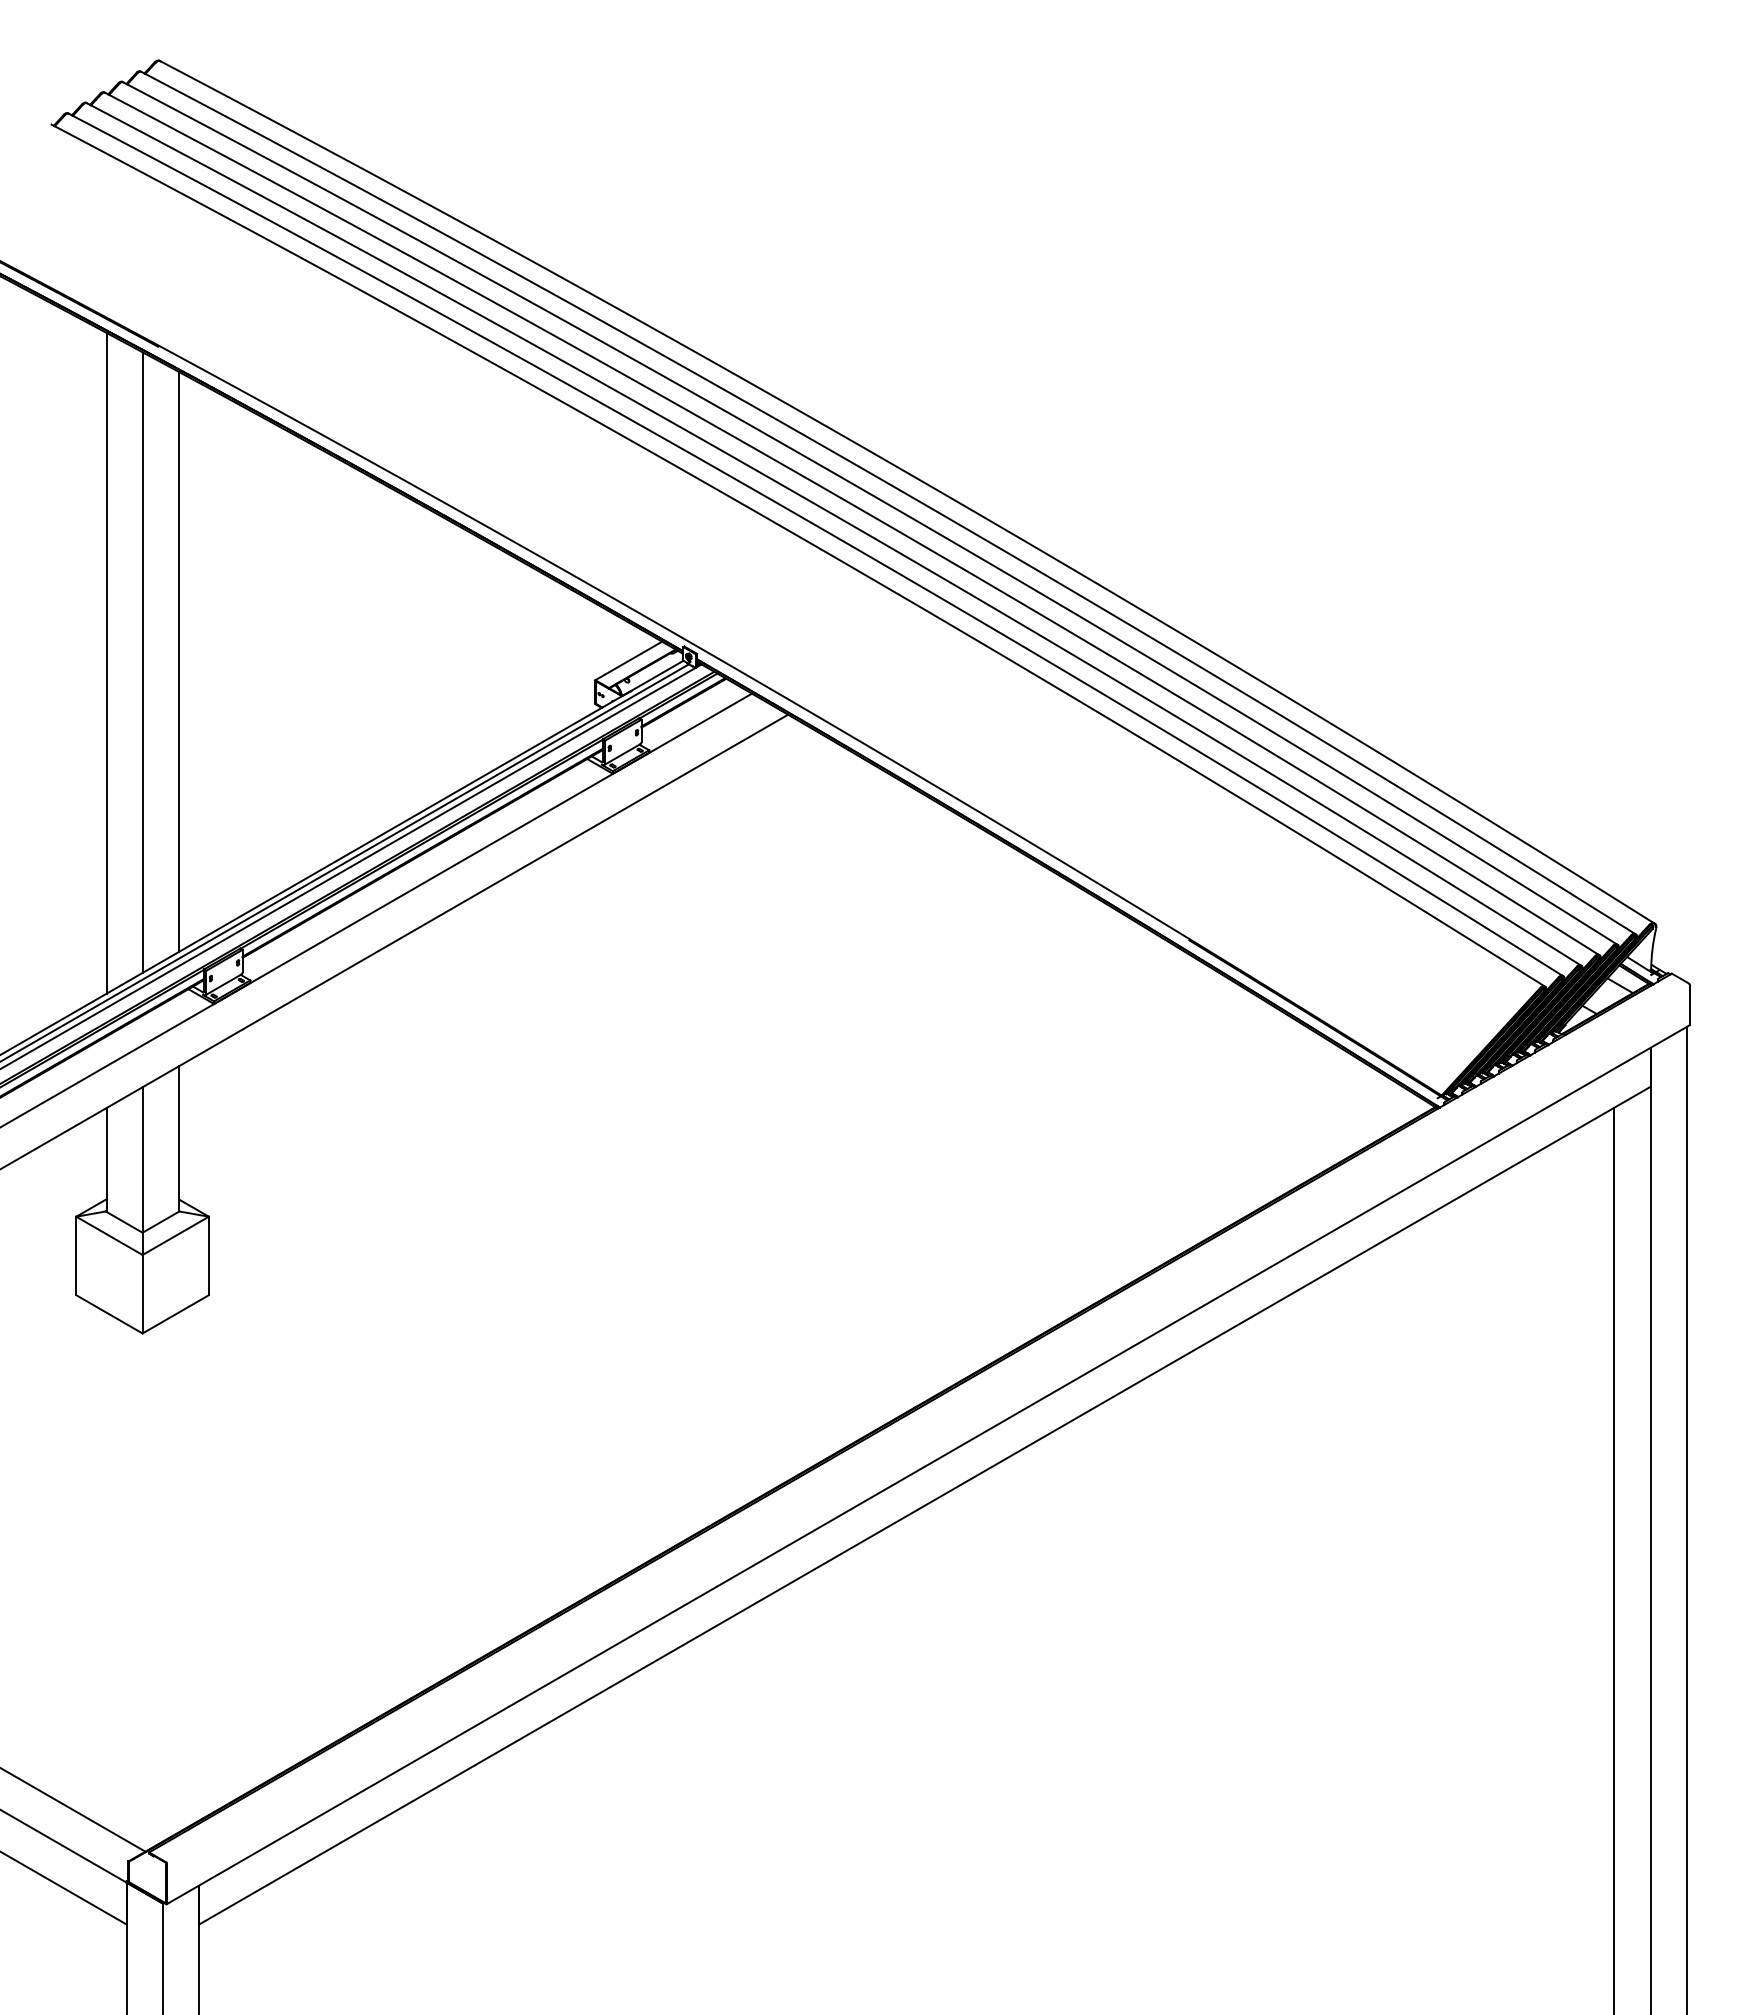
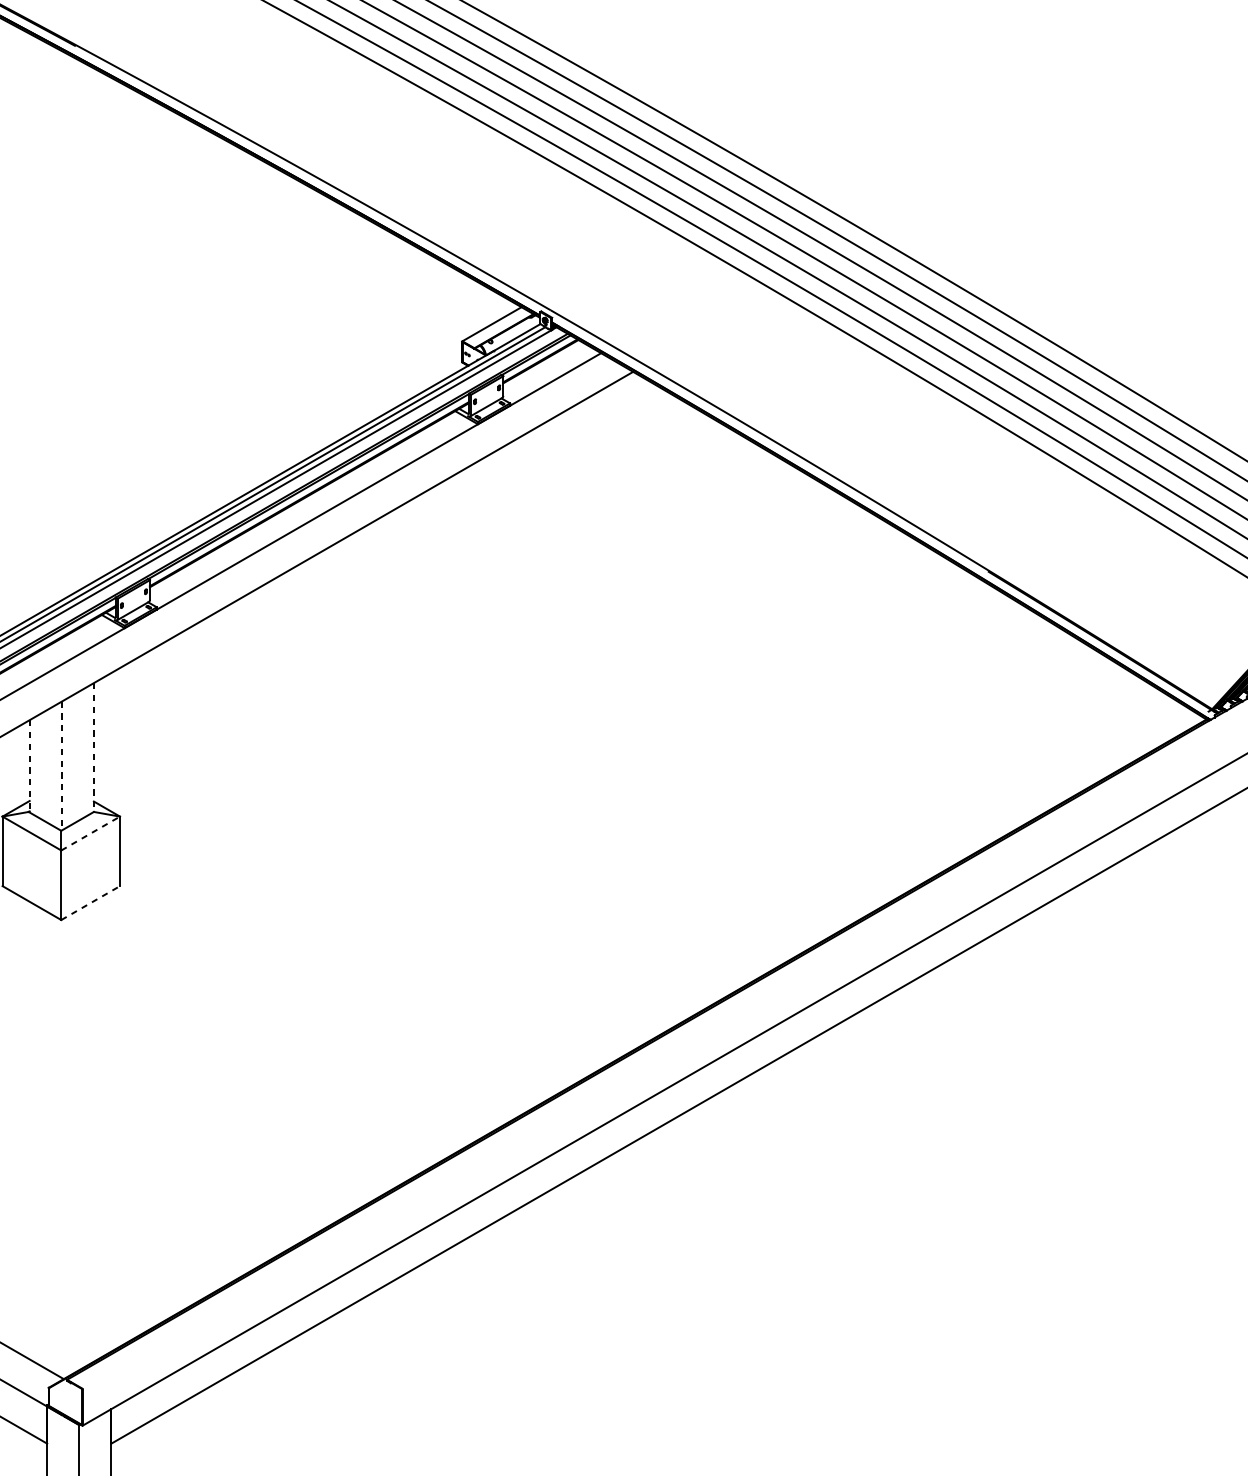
line: (179, 661) -> (94, 324), removed
line: (143, 662) -> (62, 325), removed
line: (106, 663) -> (29, 326), removed
line: (179, 1138) -> (94, 747), solid -> dashed
line: (143, 1159) -> (62, 765), solid -> dashed
line: (106, 1160) -> (29, 766), solid -> dashed
line: (176, 1235) -> (91, 833), solid -> dashed
line: (176, 1314) -> (91, 903), solid -> dashed

